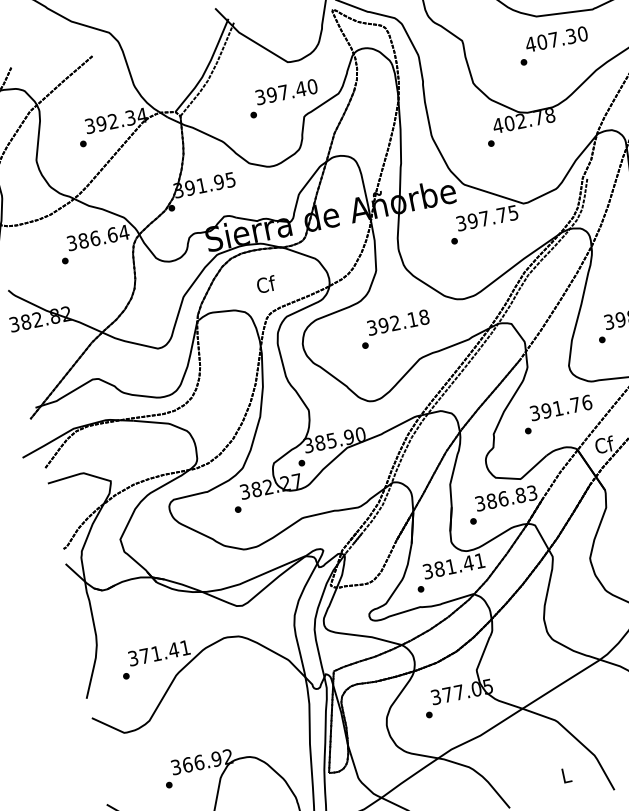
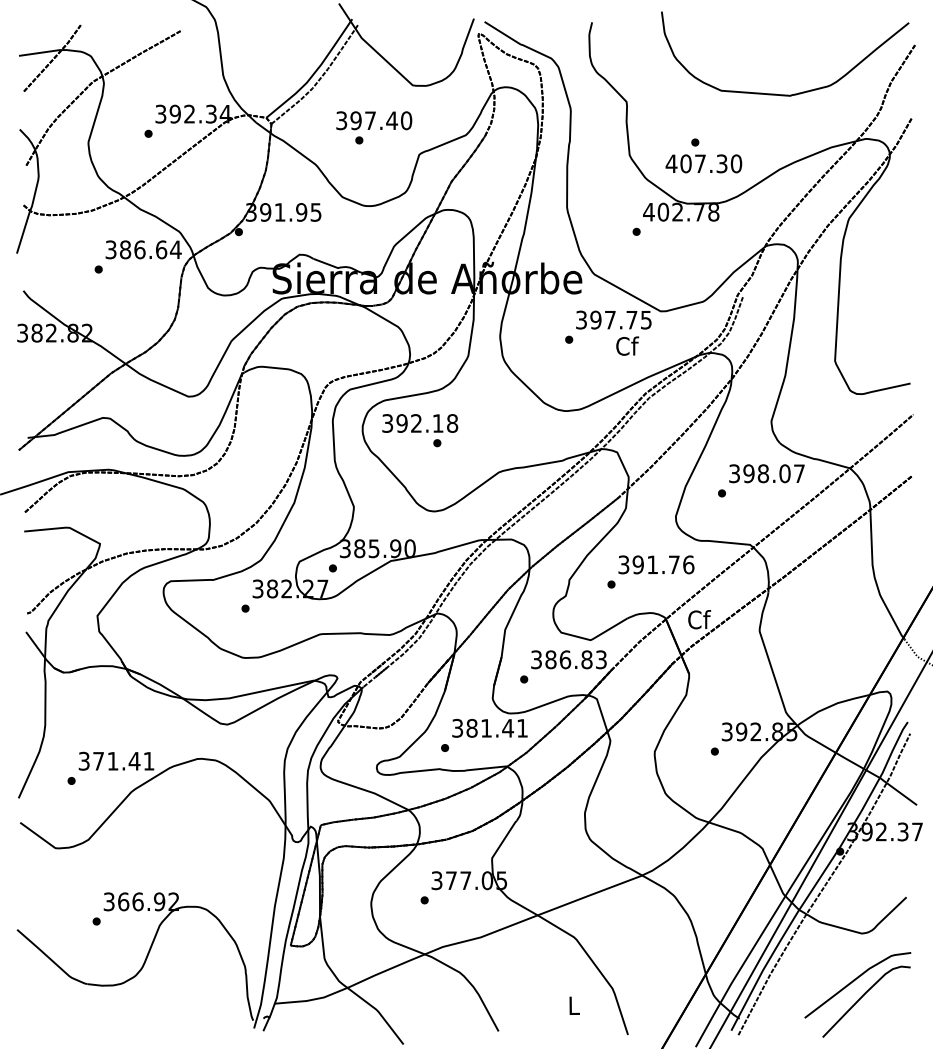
text: (556, 39) -> (703, 163), moved
text: (286, 91) -> (374, 120), moved
text: (266, 284) -> (627, 345), moved
text: (398, 322) -> (420, 423), moved

